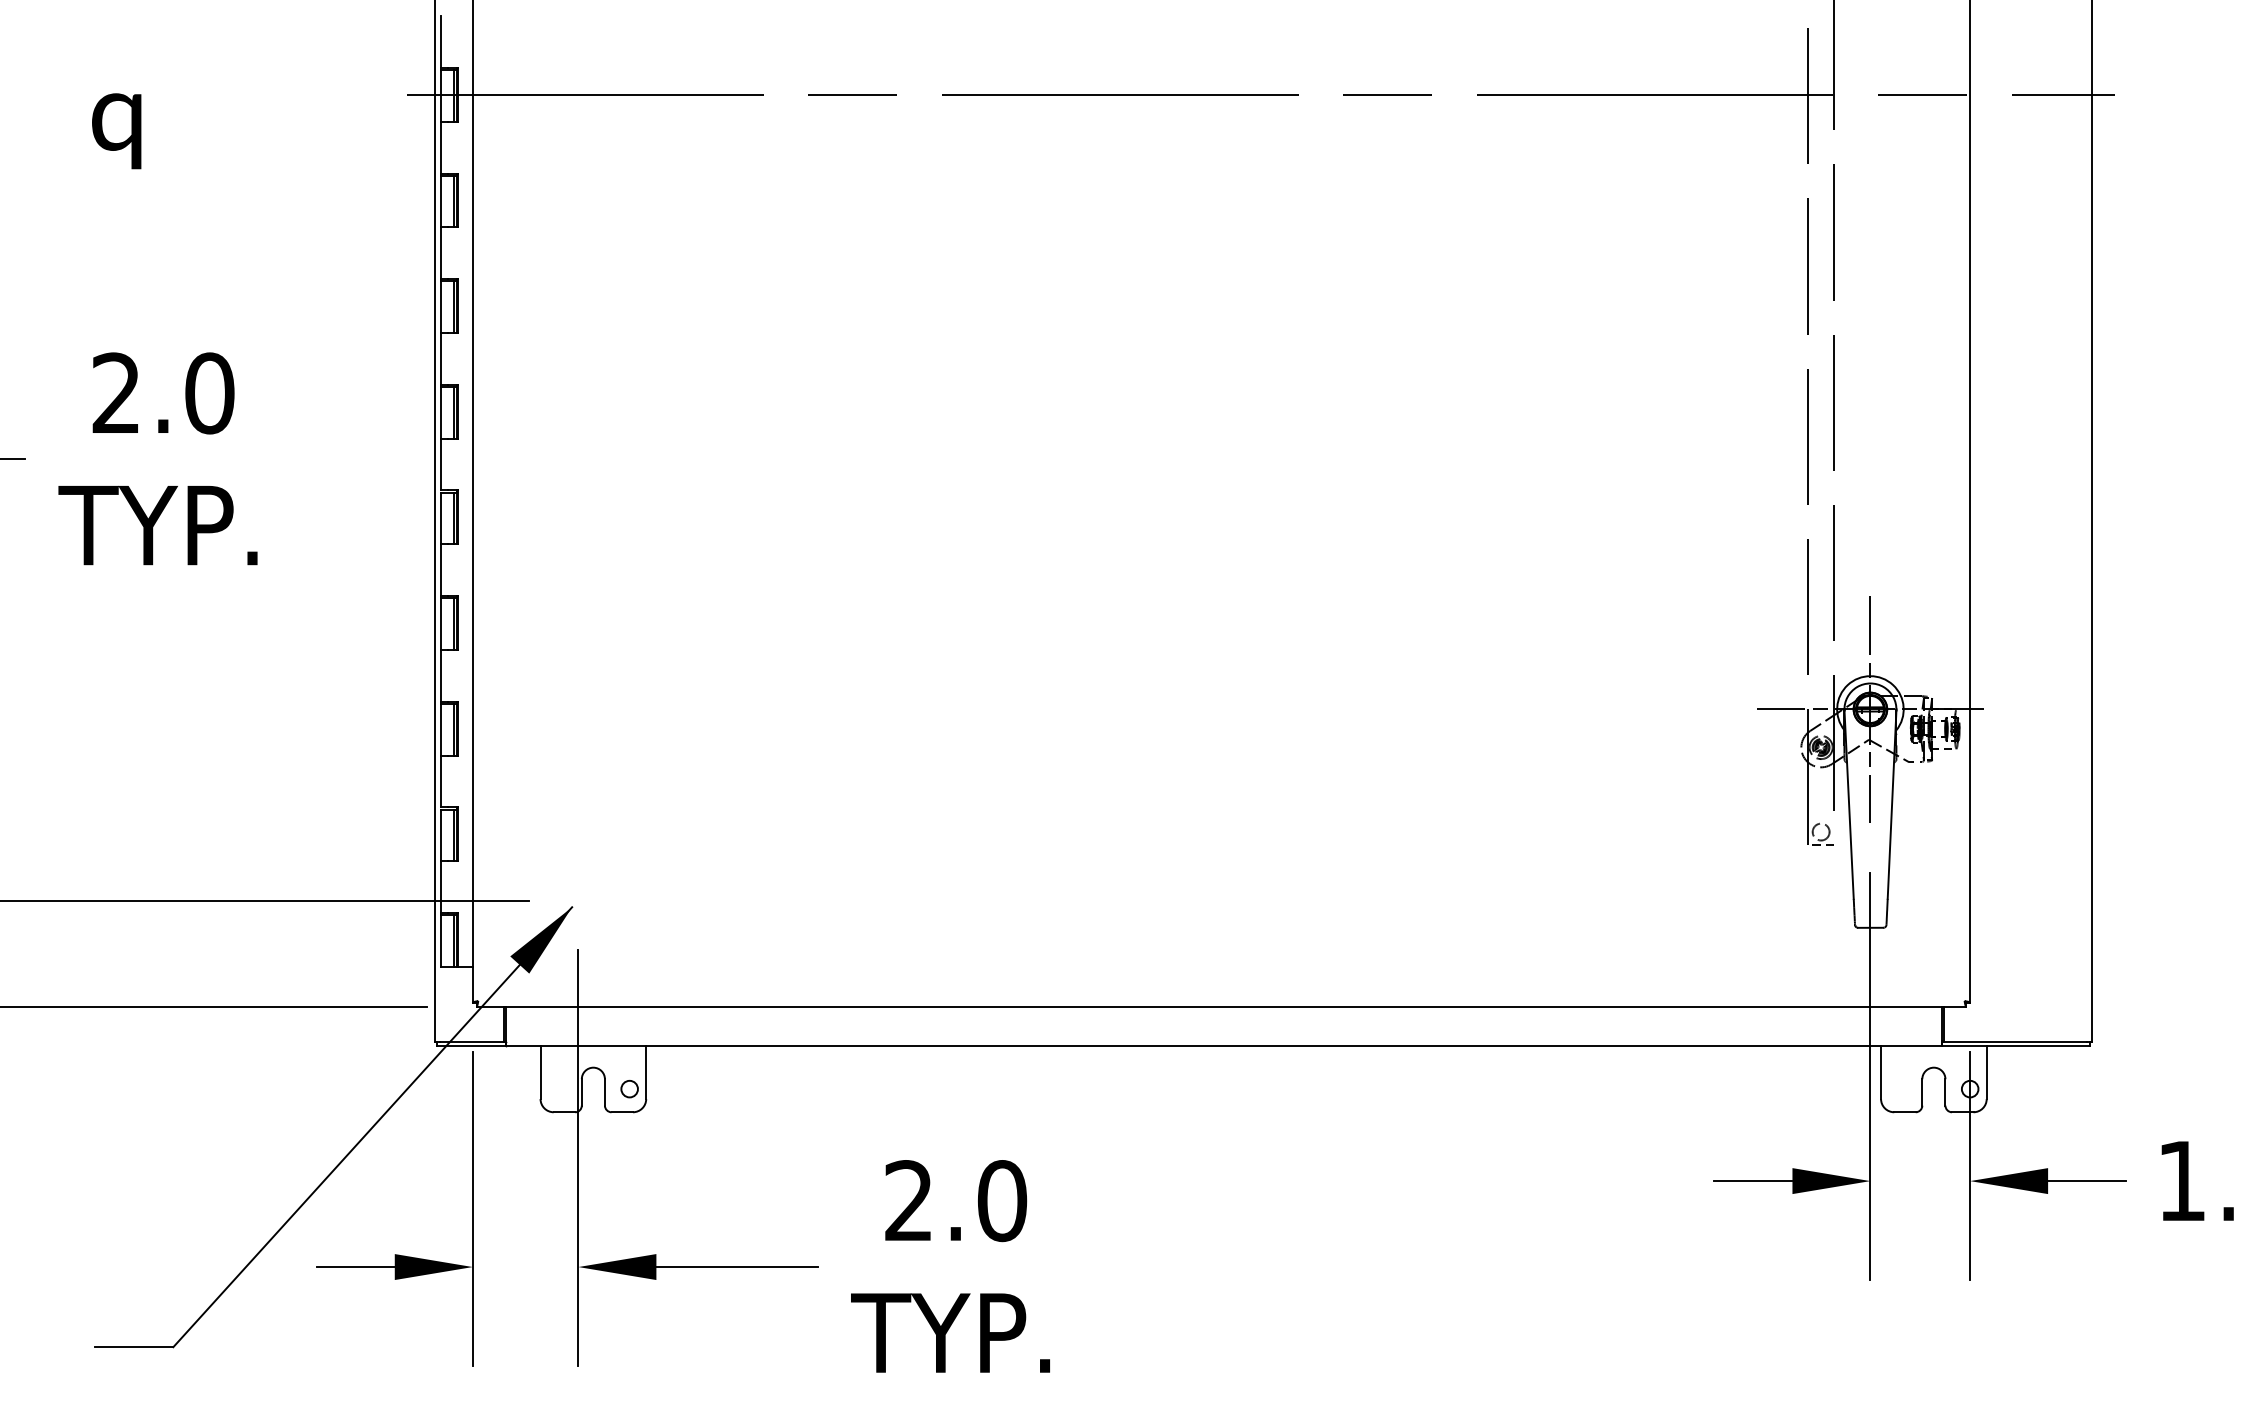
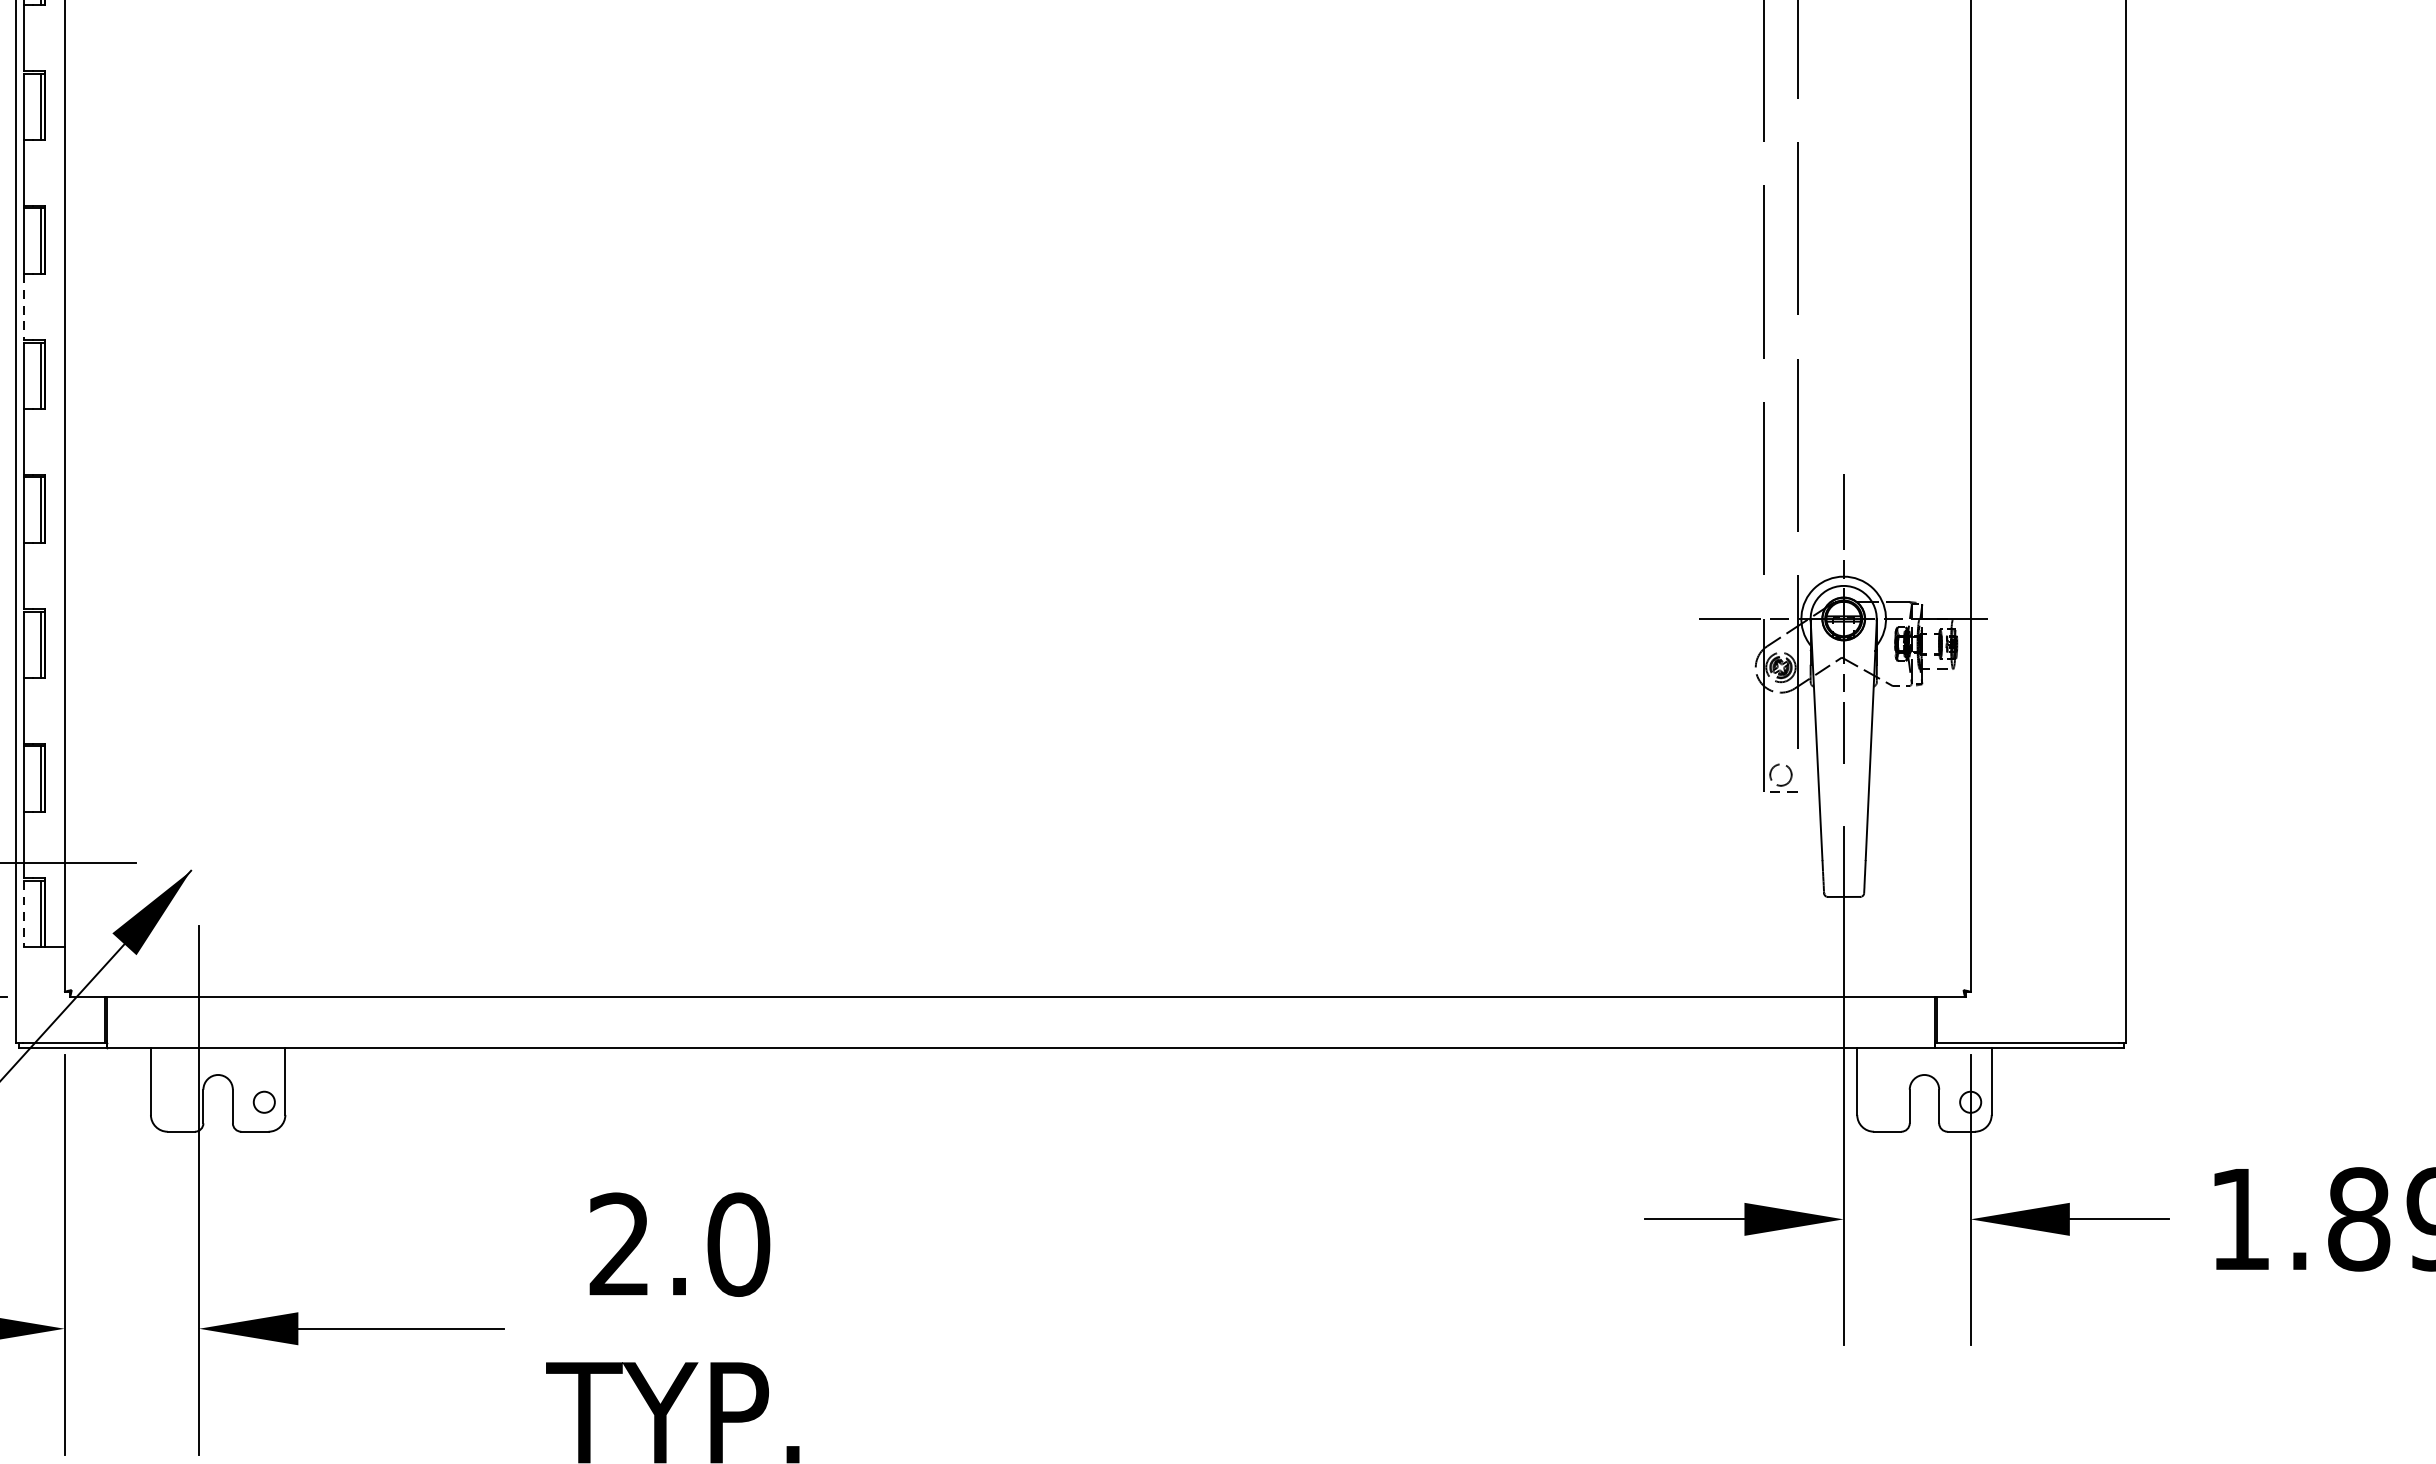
line: (440, 464) -> (23, 307), solid -> dashed
line: (440, 941) -> (23, 914), solid -> dashed

